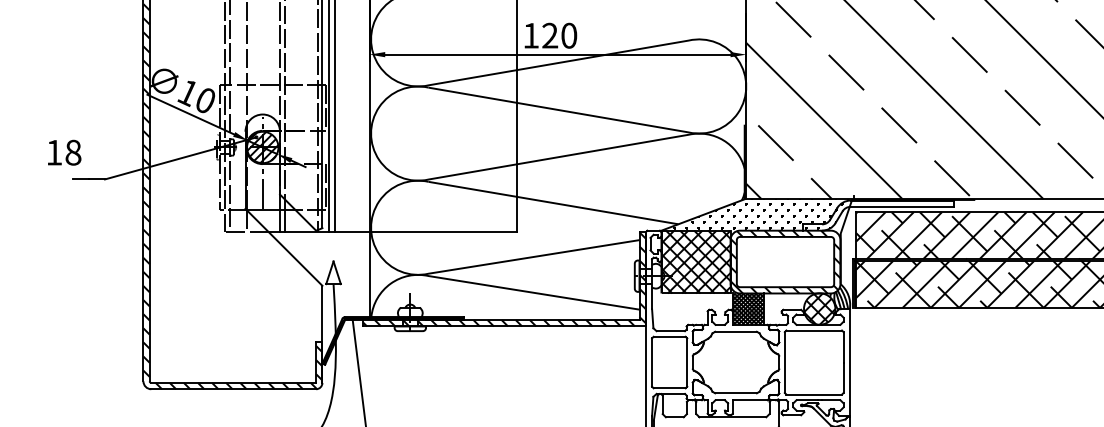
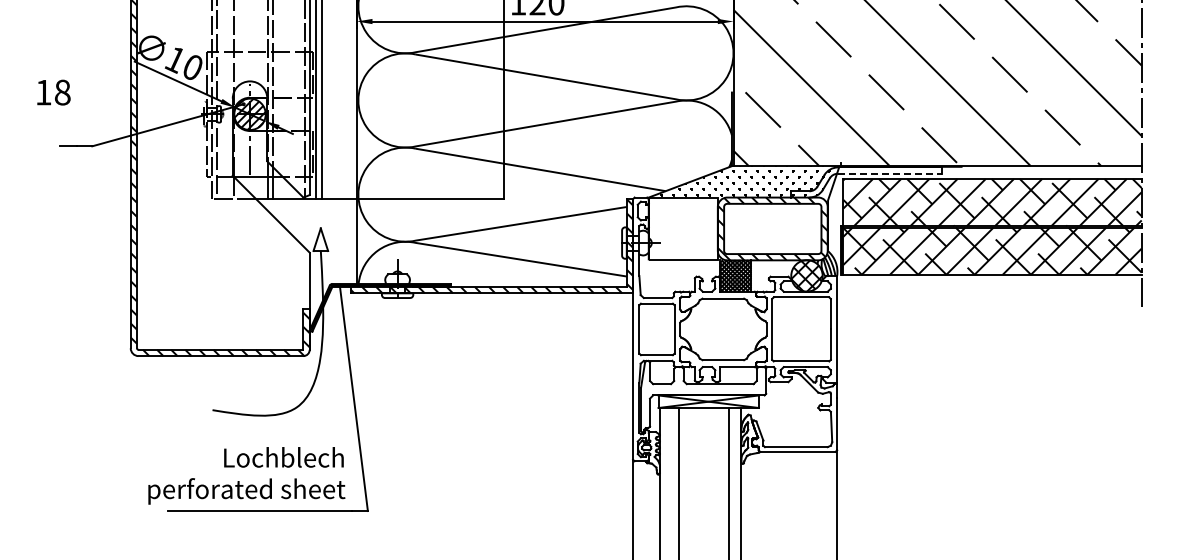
text: (64, 152) -> (53, 92), moved
line: (902, 206) -> (889, 173), solid -> dashed
hatch: (695, 261) -> (682, 228), removed

